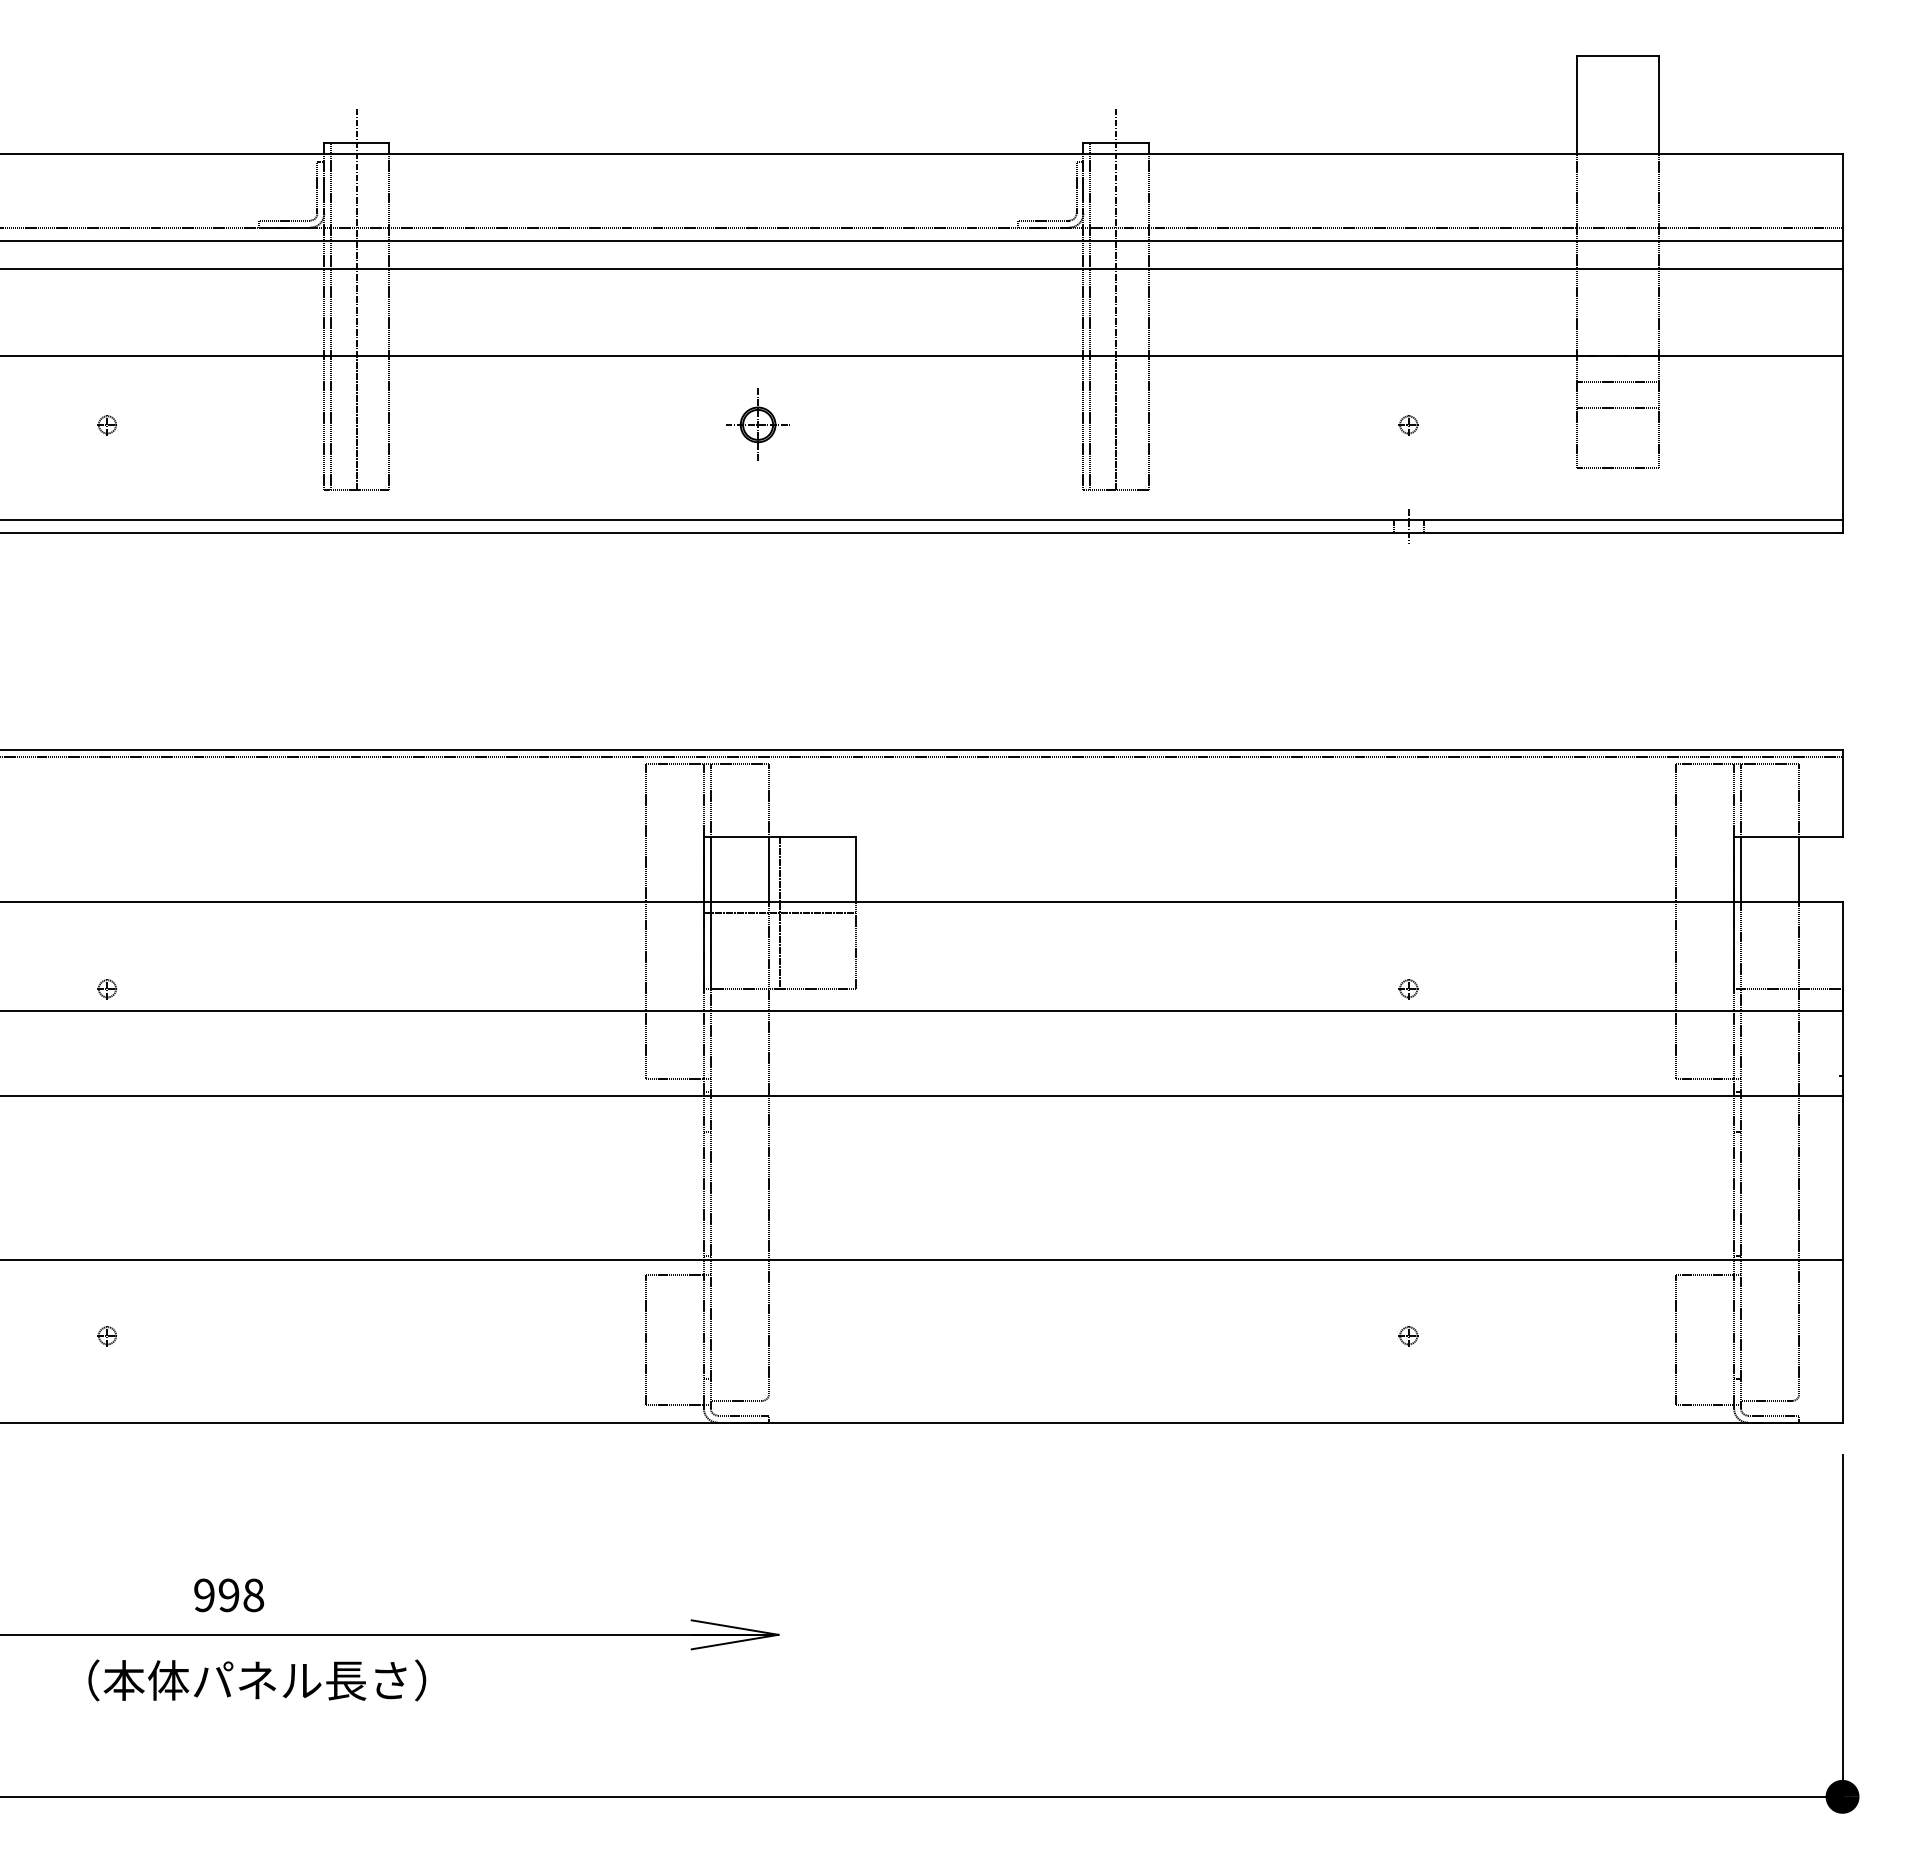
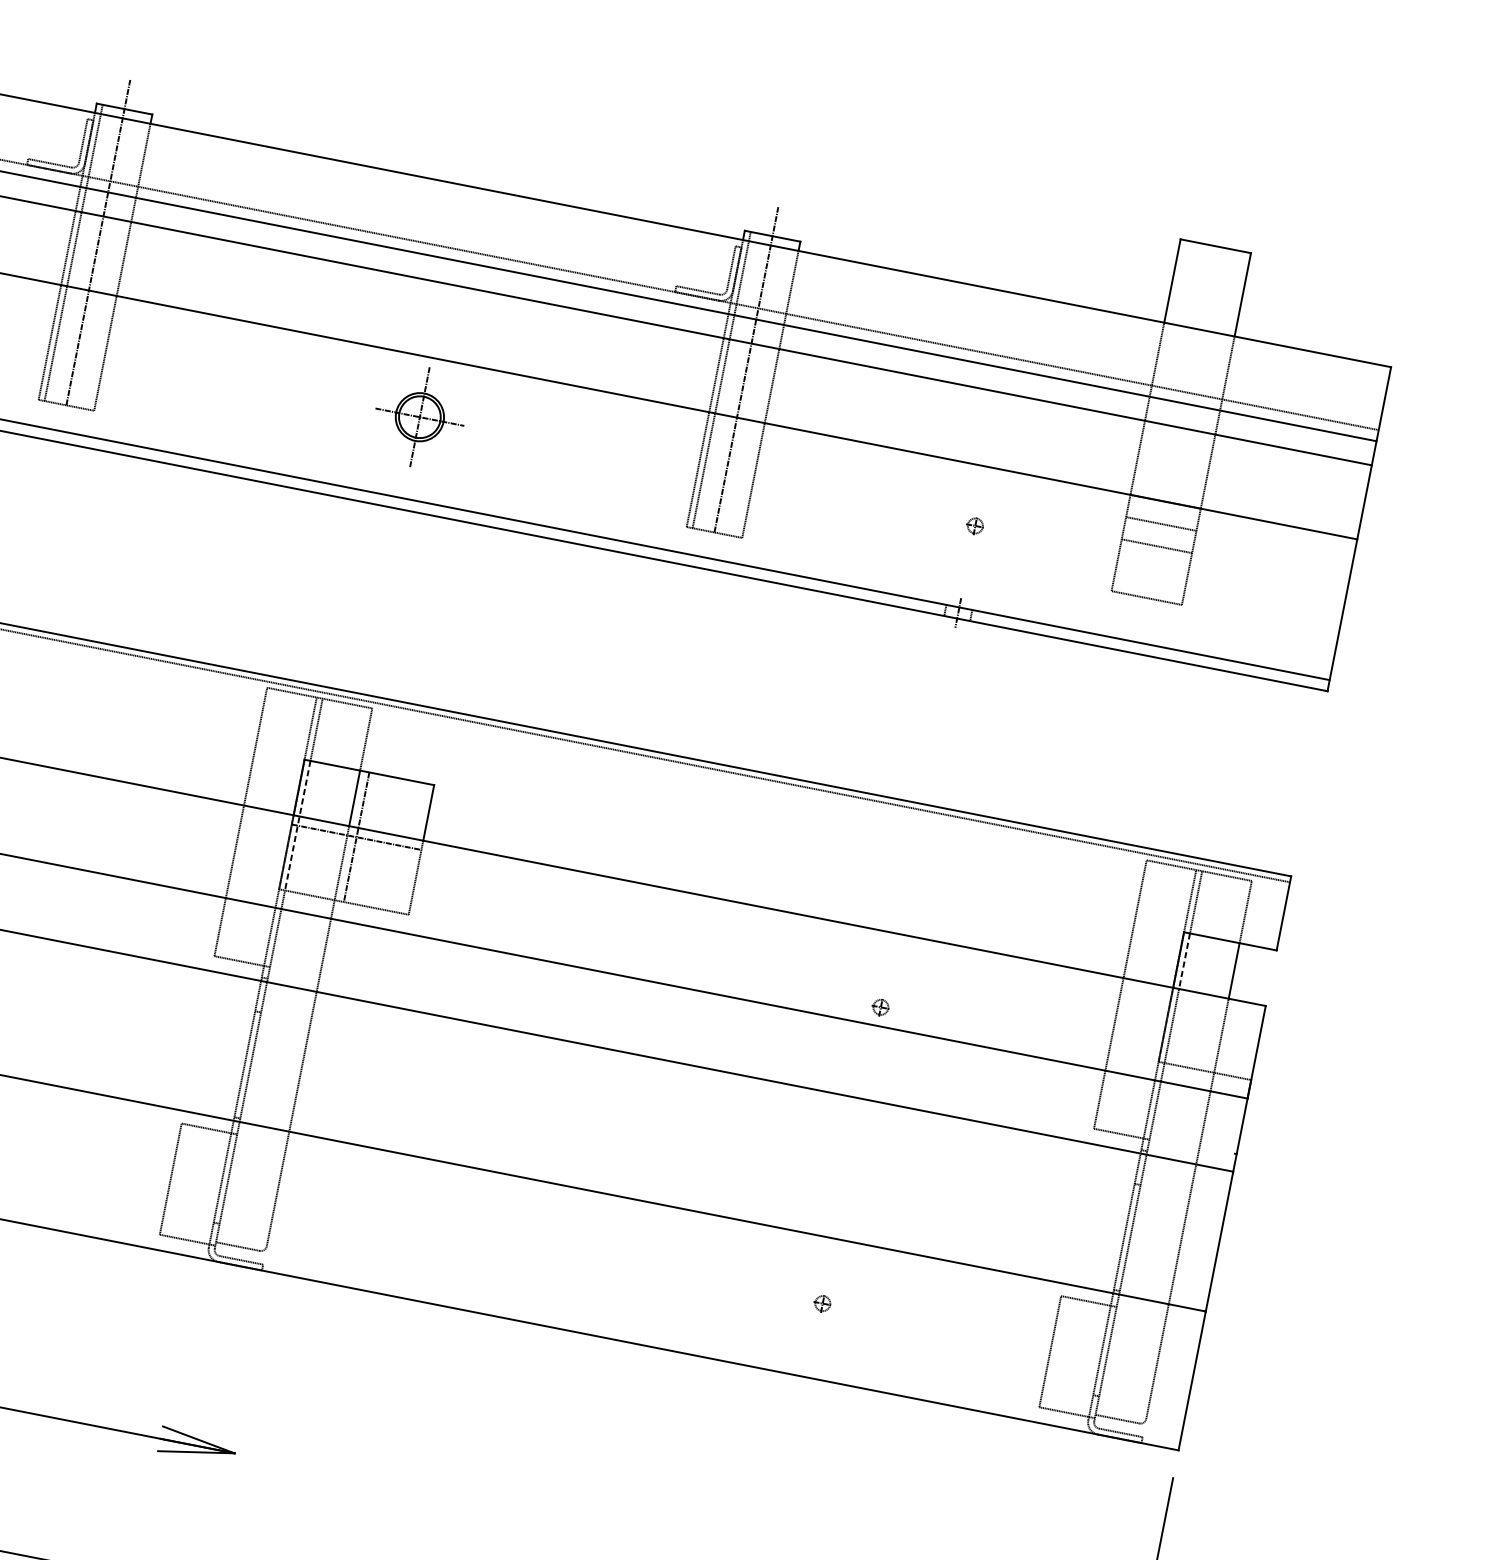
part: (757, 424) -> (419, 416), size x1.6
line: (1741, 869) -> (1184, 961), solid -> dashed
line: (710, 912) -> (297, 825), solid -> dashed

